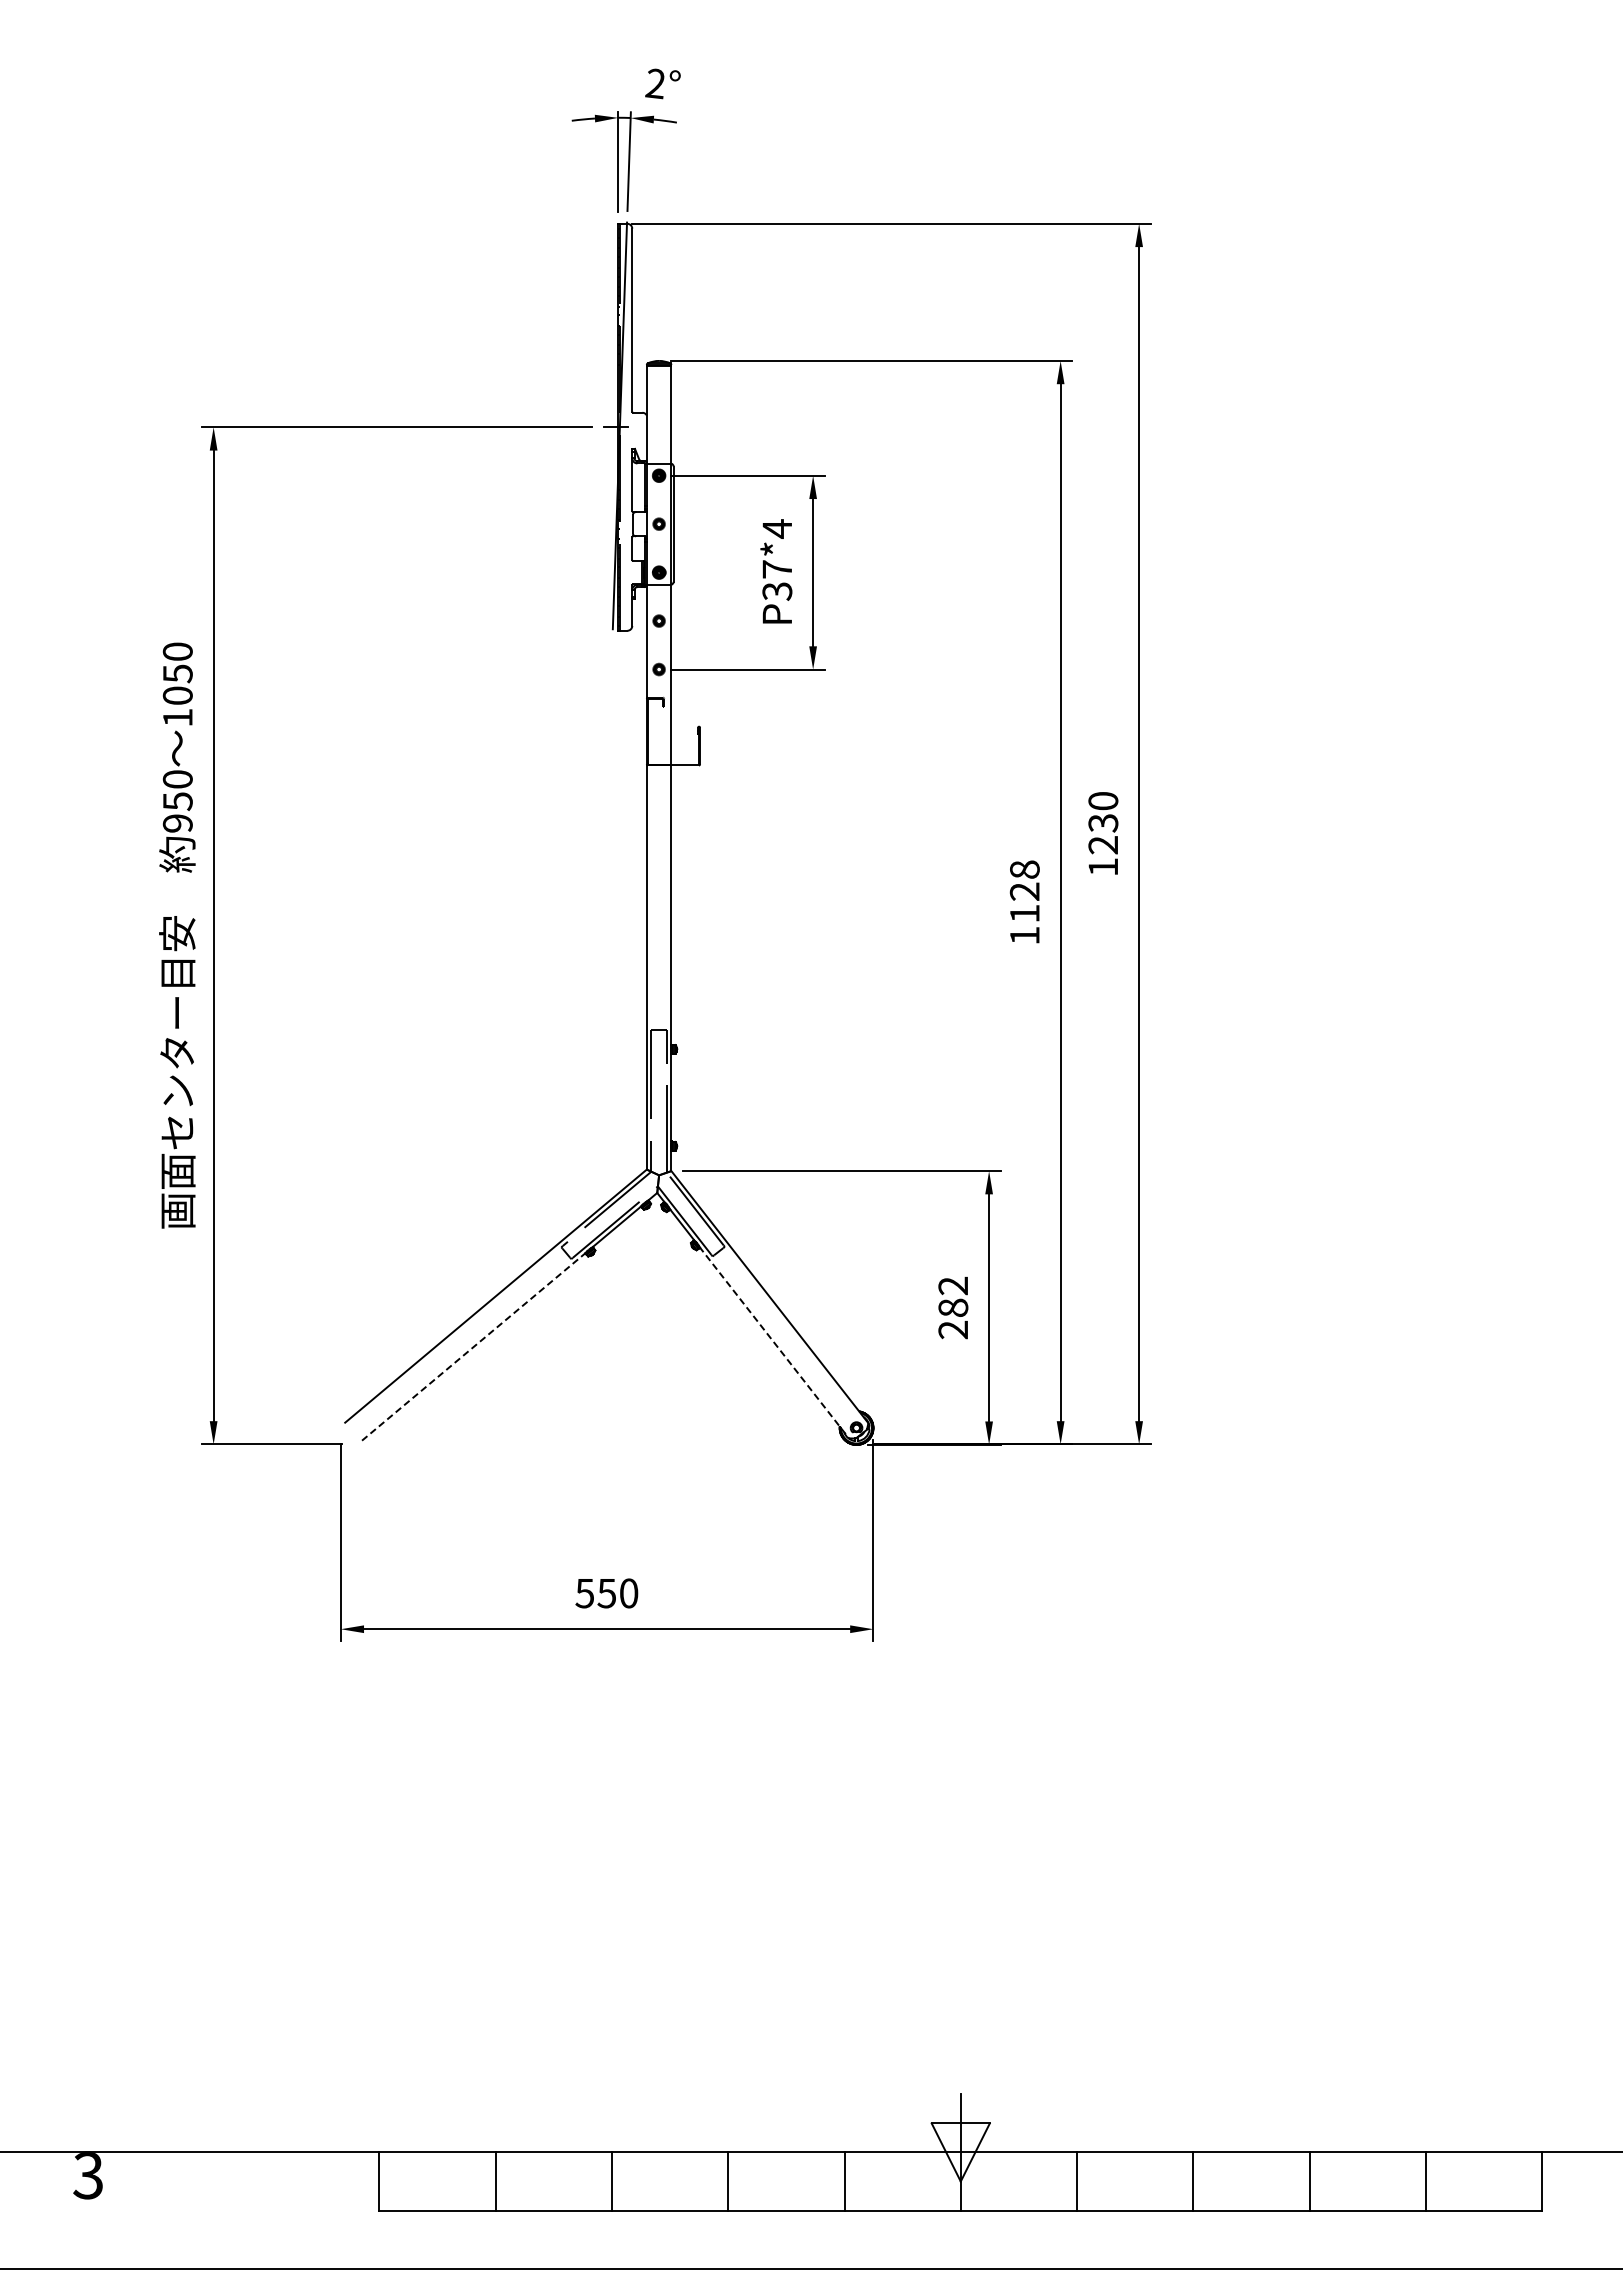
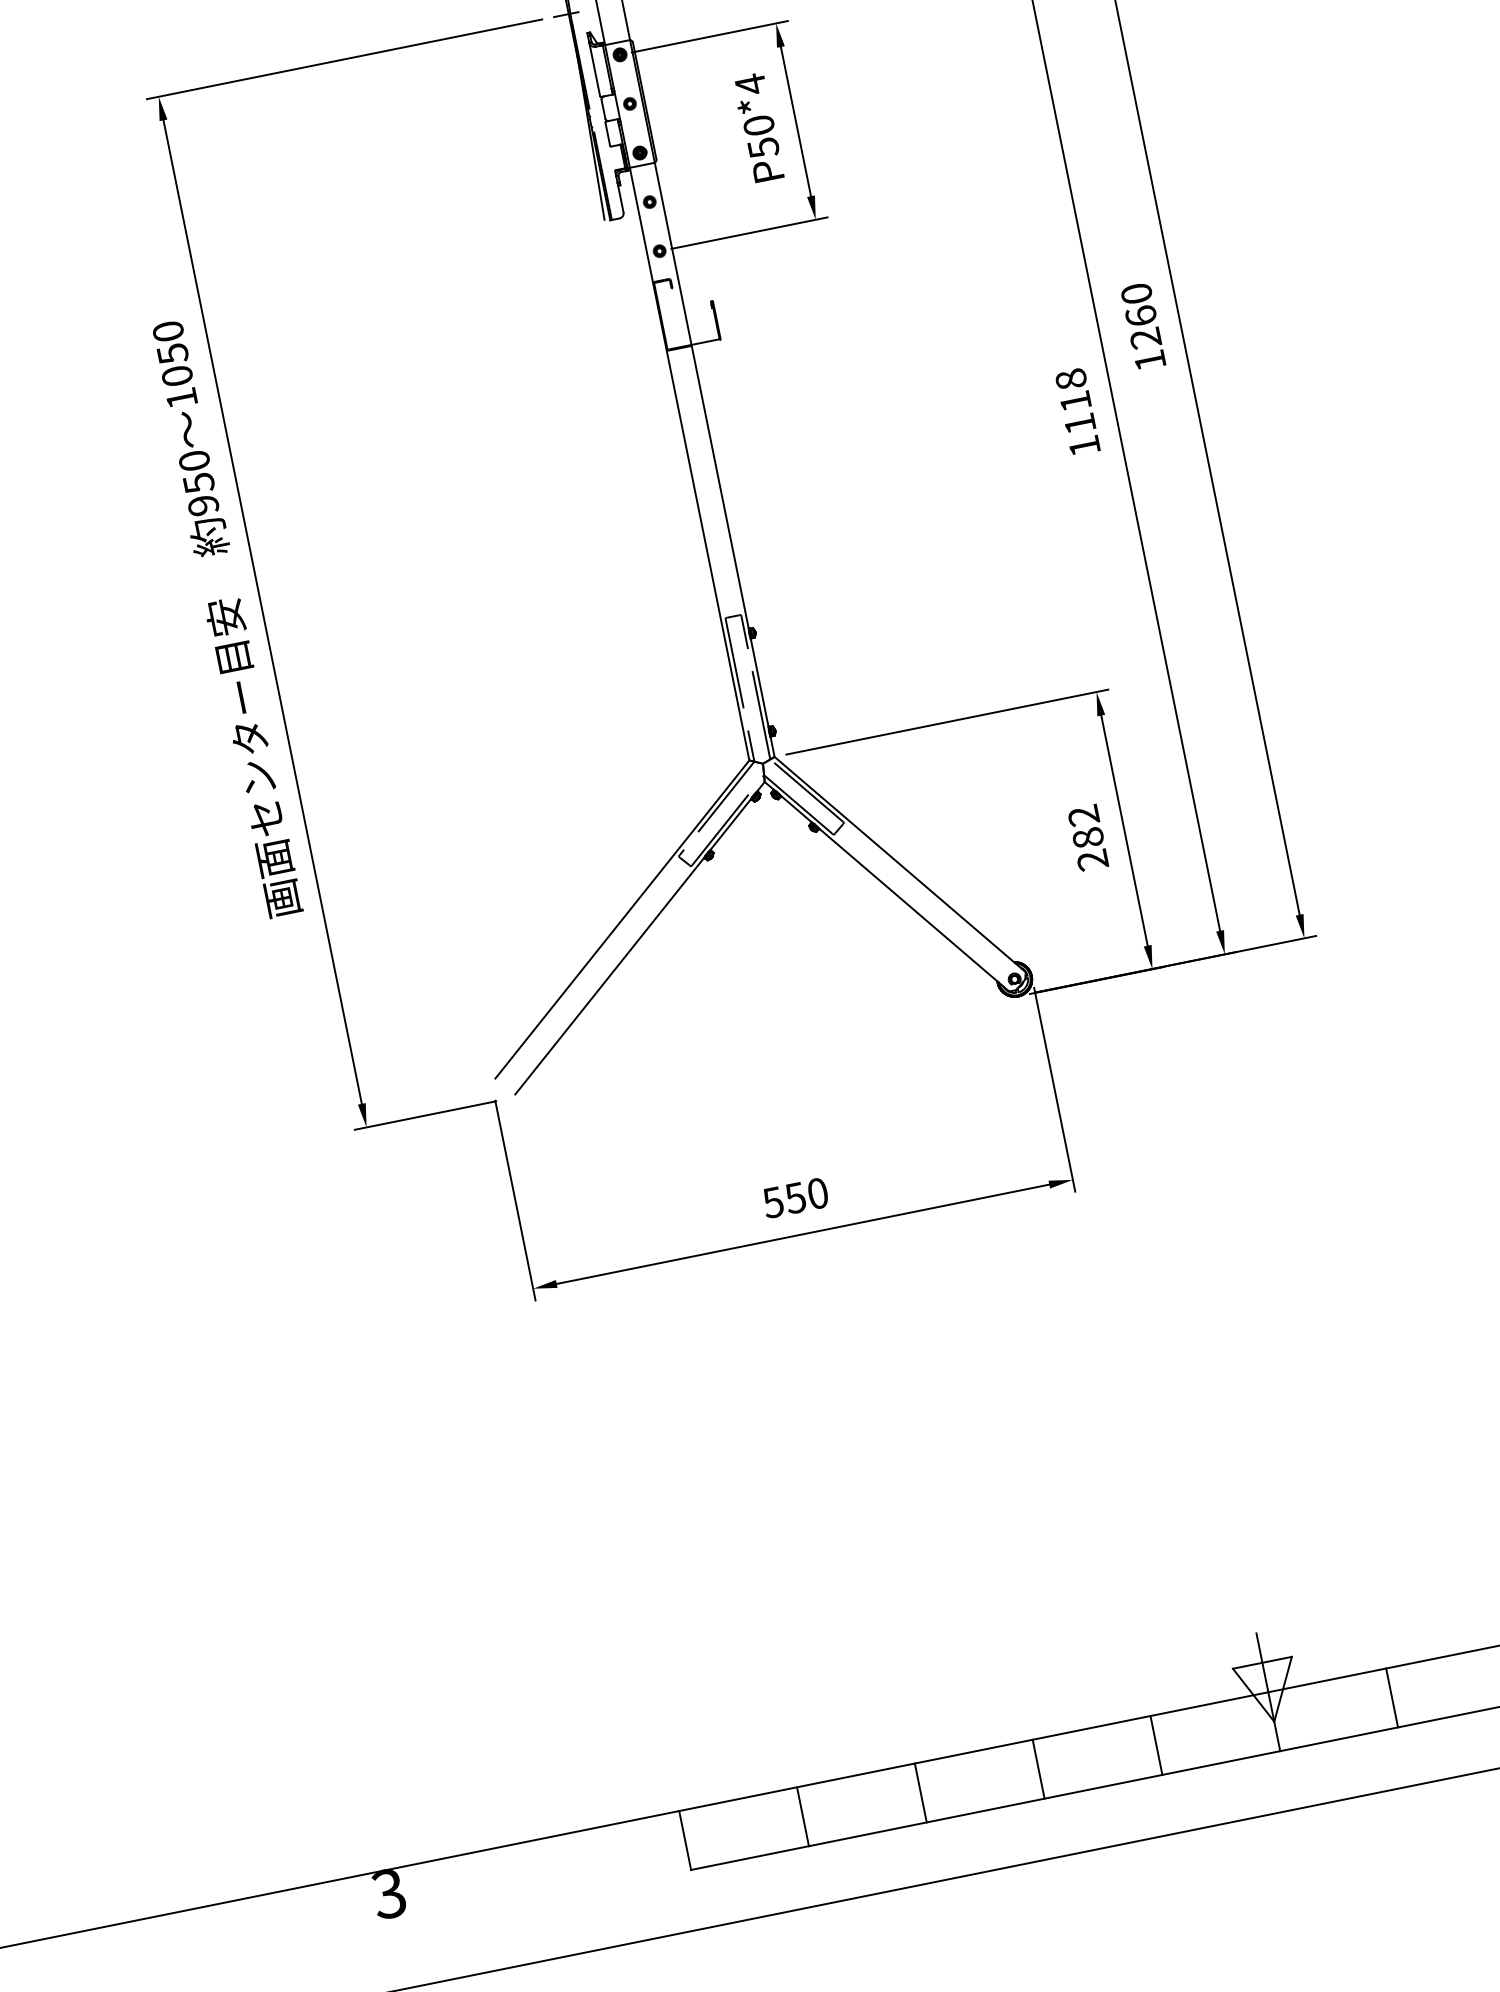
text: (777, 580) -> (761, 136), P37*4 -> P50*4
text: (1103, 822) -> (1141, 315), 1230 -> 1260
text: (1024, 891) -> (1075, 401), 1128 -> 1118
line: (774, 1342) -> (914, 909), dashed -> solid
line: (473, 1347) -> (610, 976), dashed -> solid

